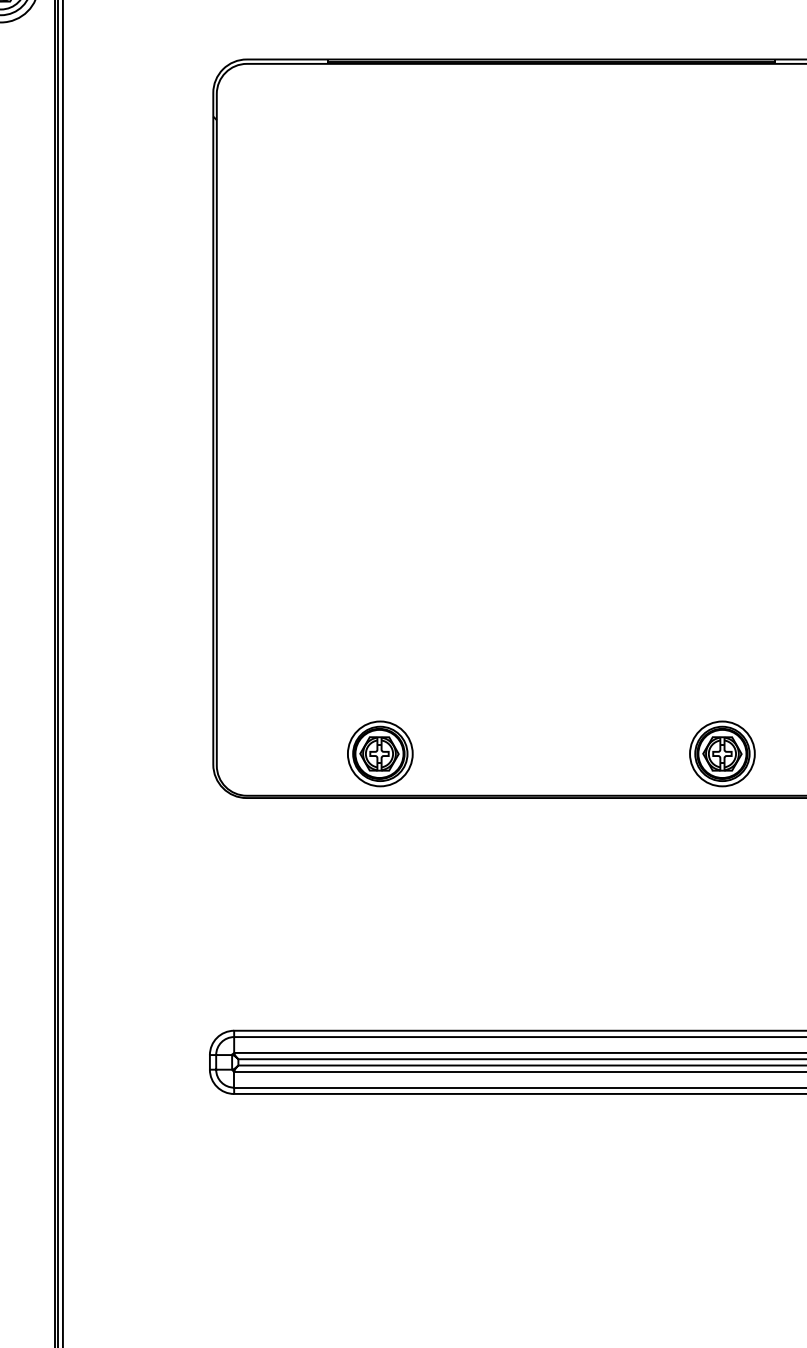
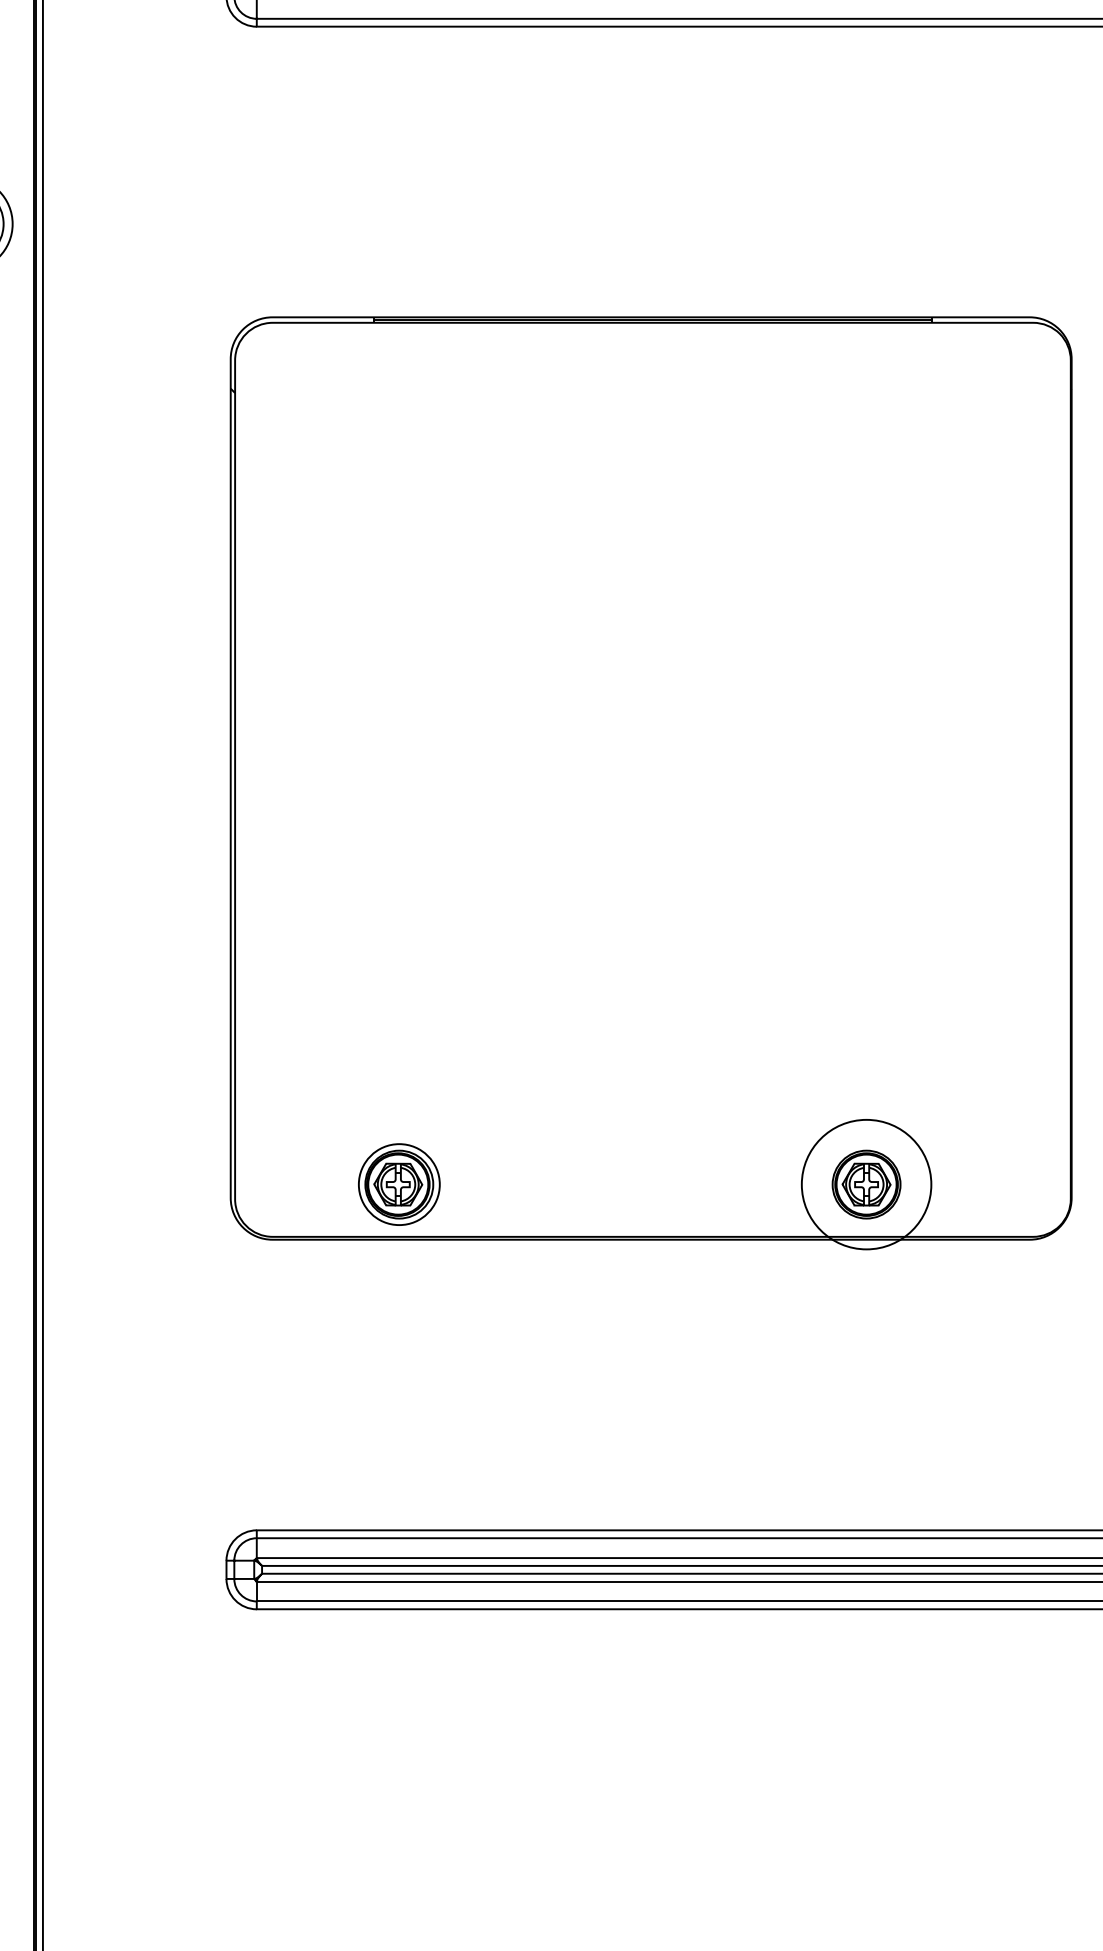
part: (380, 753) -> (399, 1184), moved
circle: (722, 753) -> (866, 1184), size x1.6

